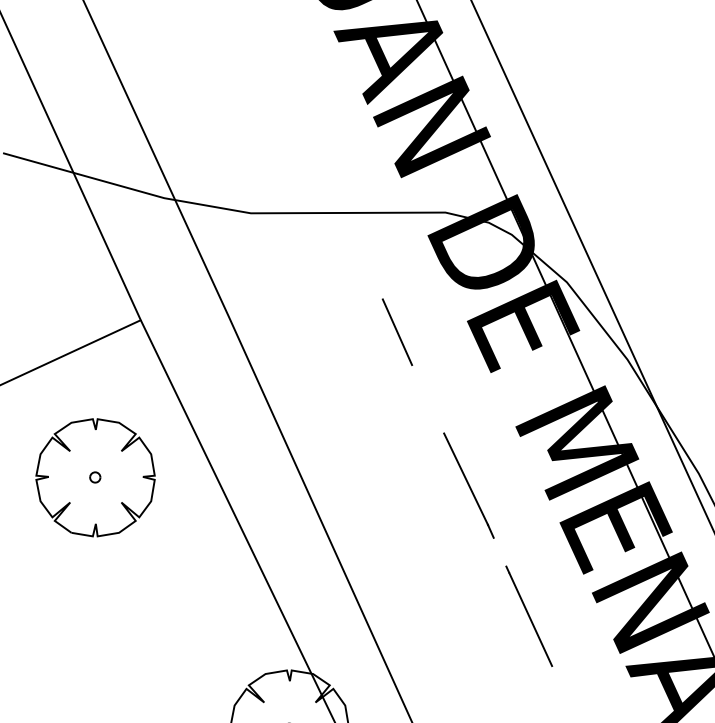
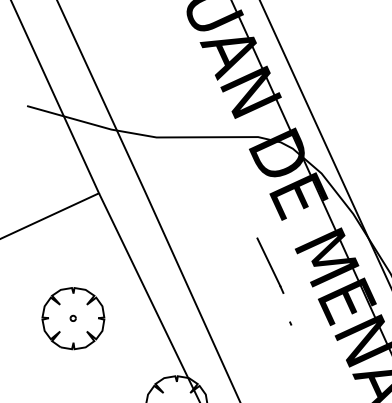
line: (396, 332) -> (232, 199), removed
part: (95, 477) -> (73, 318), moved
line: (469, 485) -> (270, 265), moved
line: (530, 619) -> (302, 349), removed

